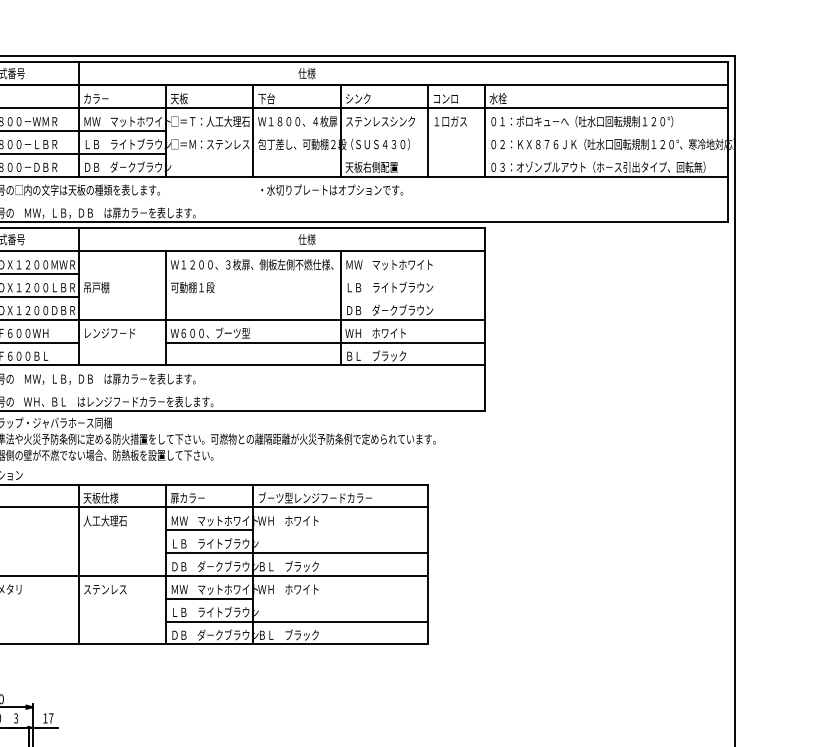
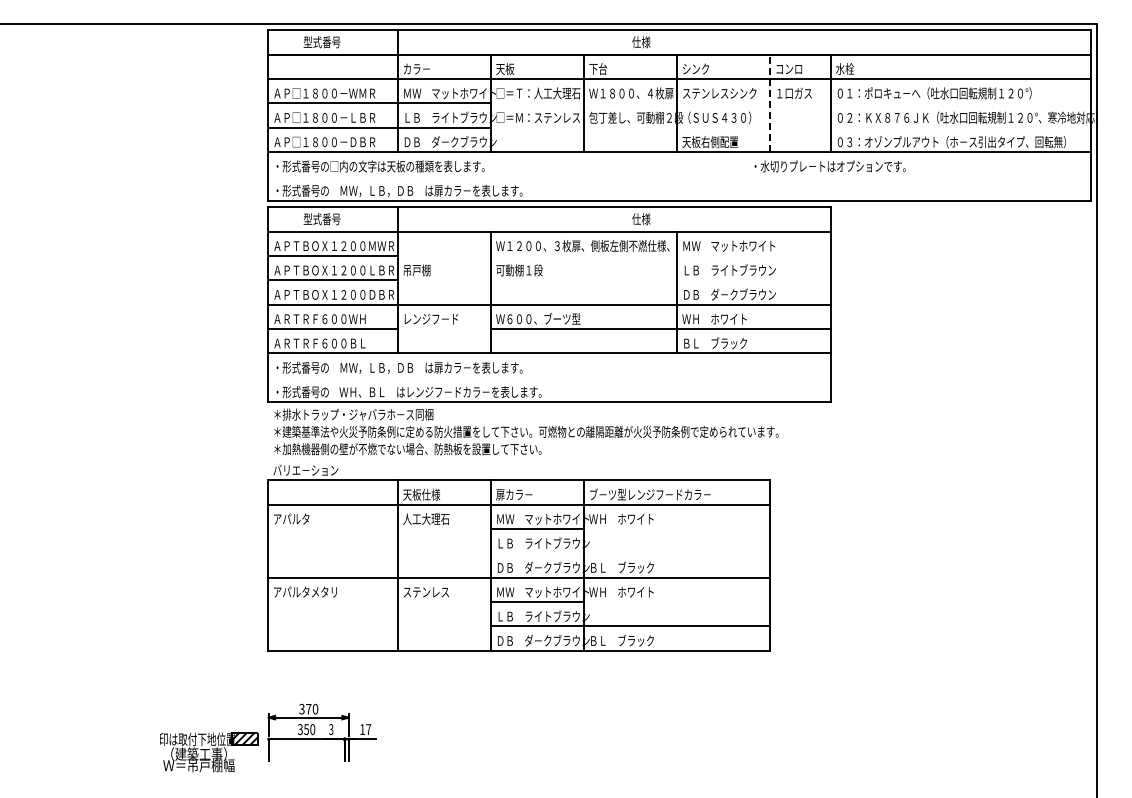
line: (428, 131) -> (770, 103), solid -> dashed
text: (331, 190) -> (829, 166), moved
line: (296, 553) -> (630, 553), removed

